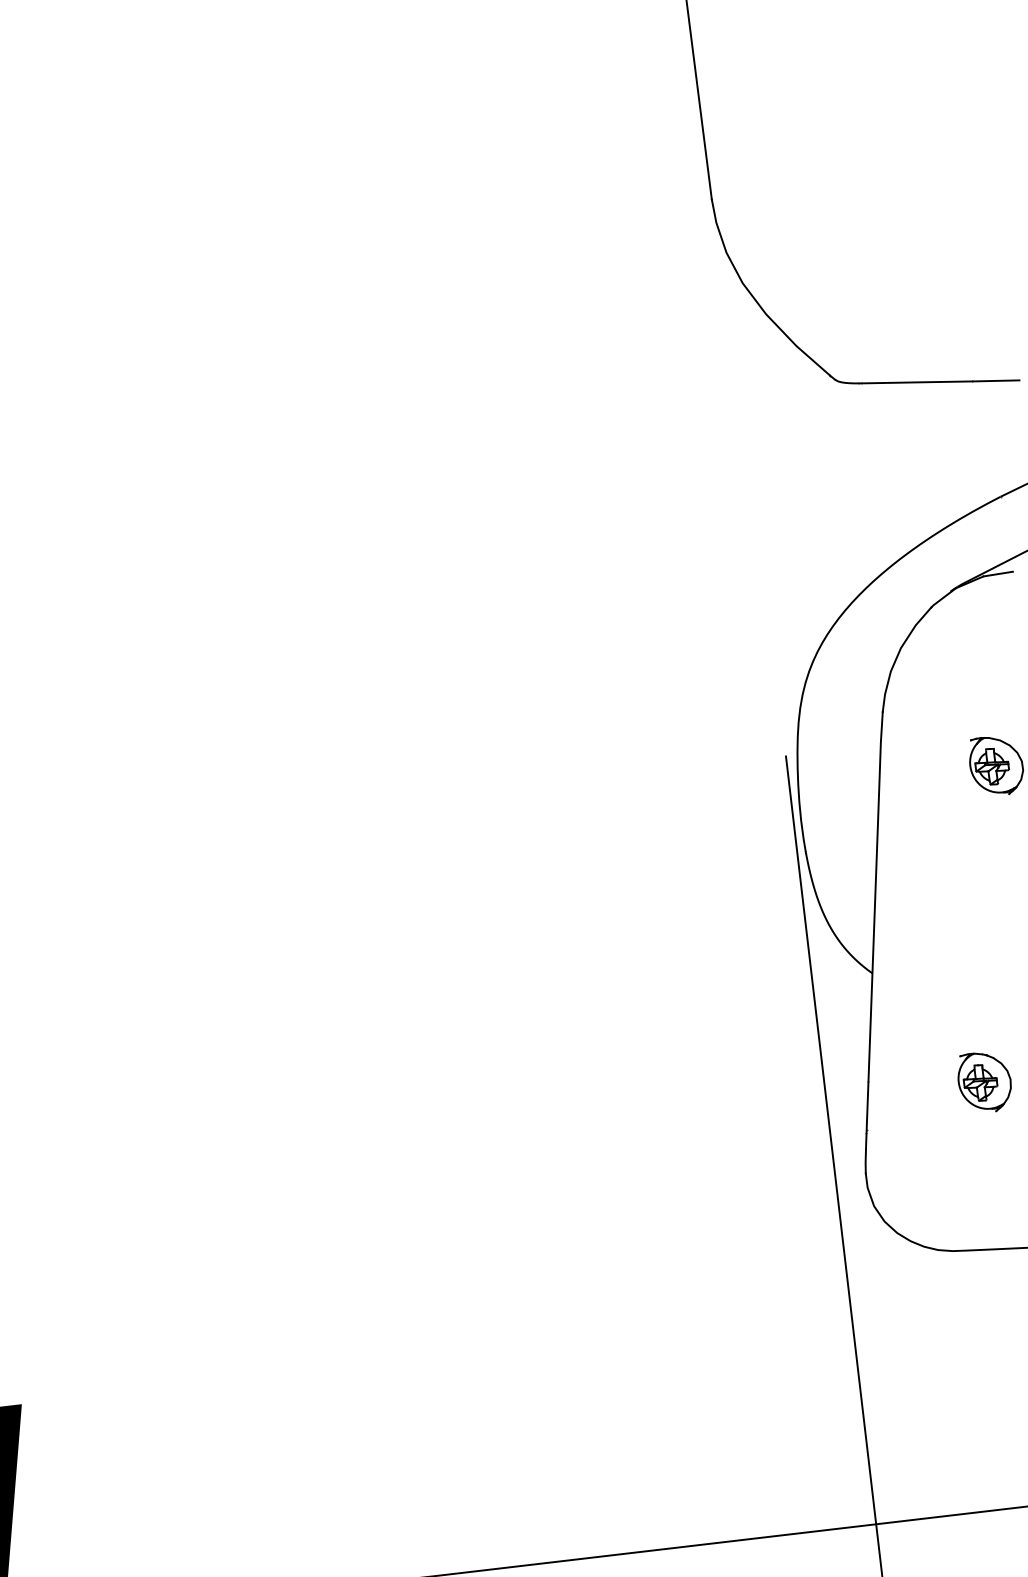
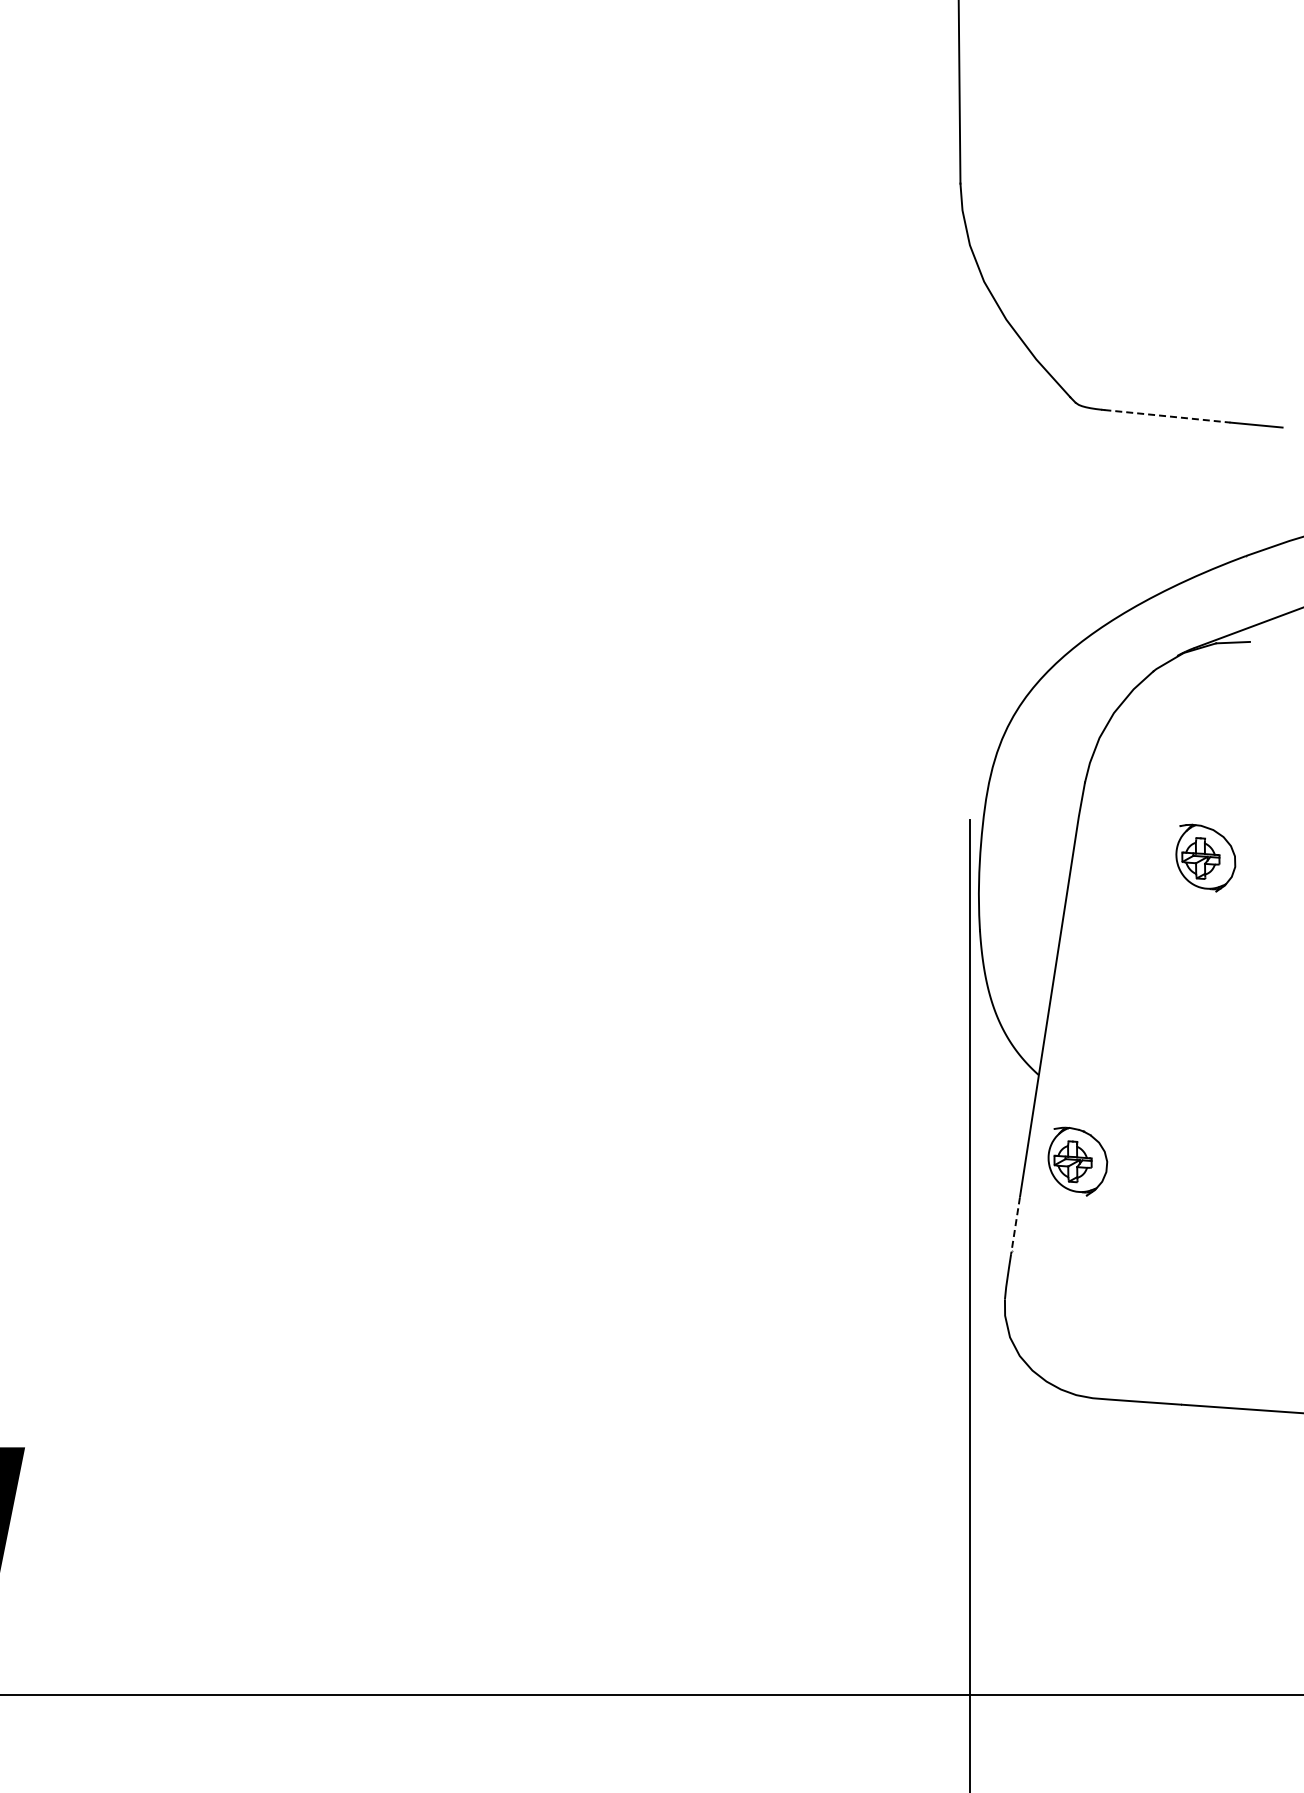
line: (918, 382) -> (1168, 416), solid -> dashed
part: (984, 1082) -> (1077, 1161), moved
line: (867, 1107) -> (1015, 1225), solid -> dashed

